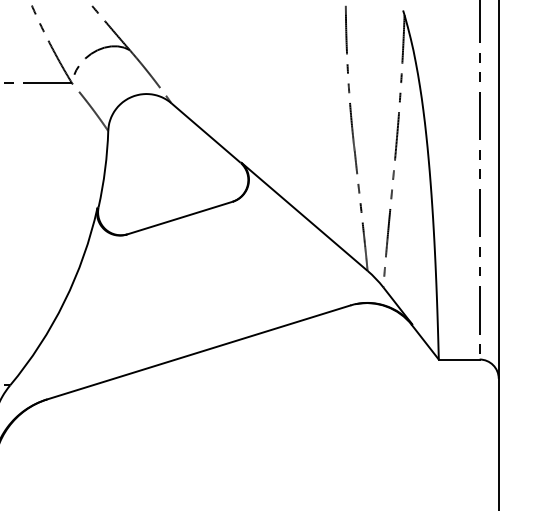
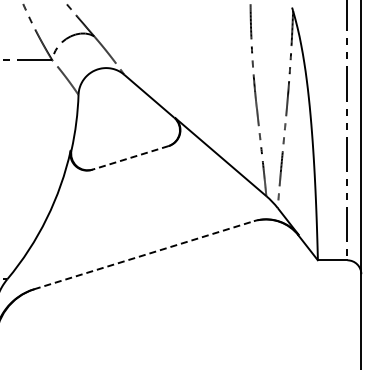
line: (178, 218) -> (129, 158), solid -> dashed
line: (199, 352) -> (144, 255), solid -> dashed

